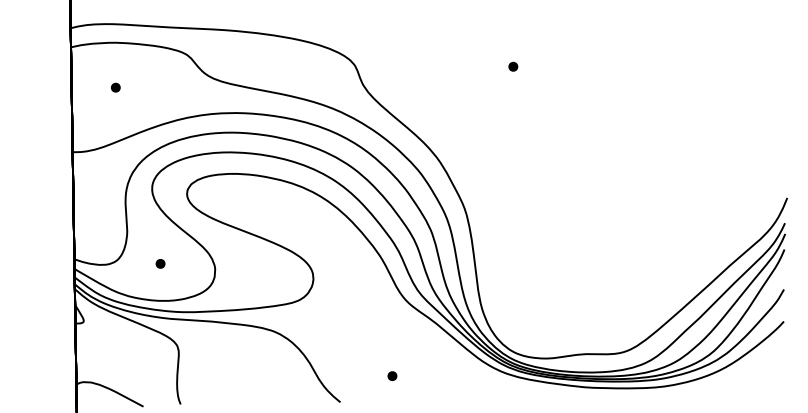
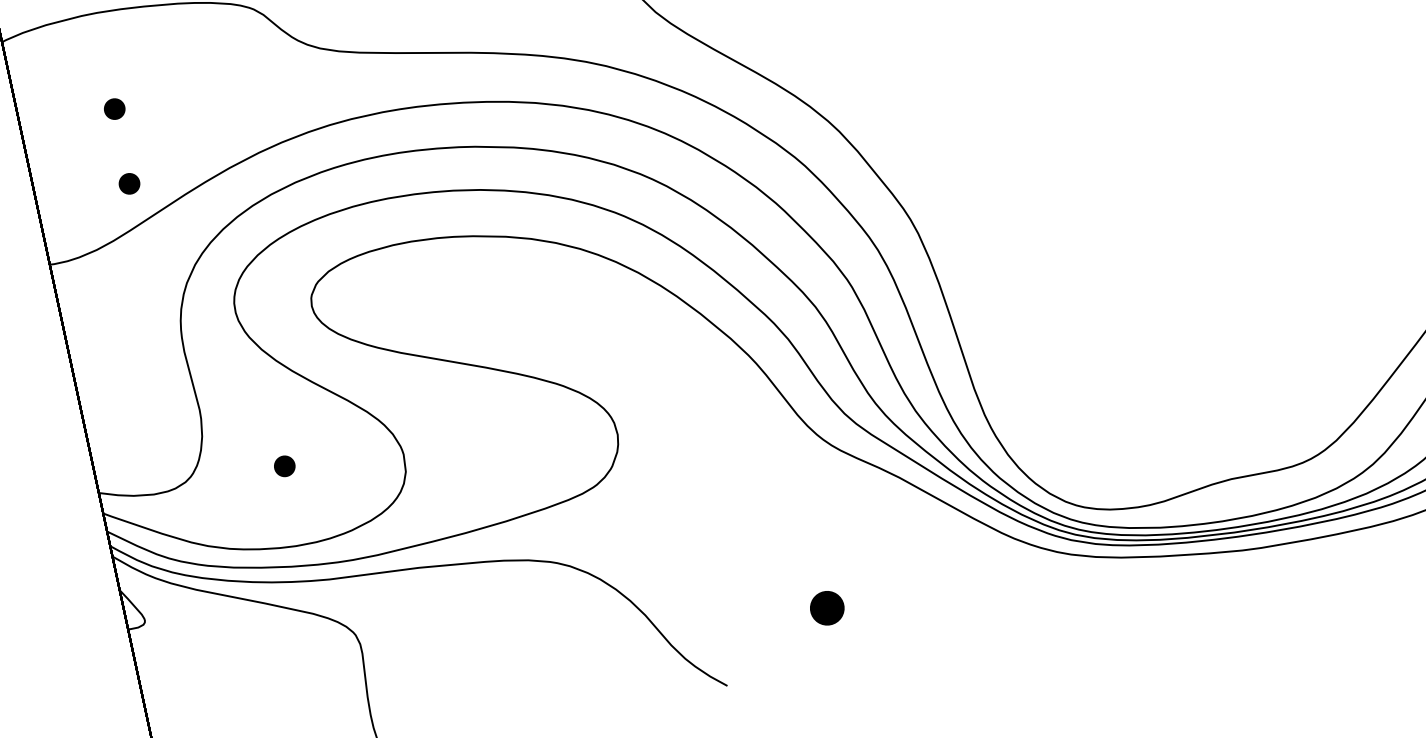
part: (115, 122) -> (128, 183), added
part: (392, 375) -> (827, 606), size x1.6

